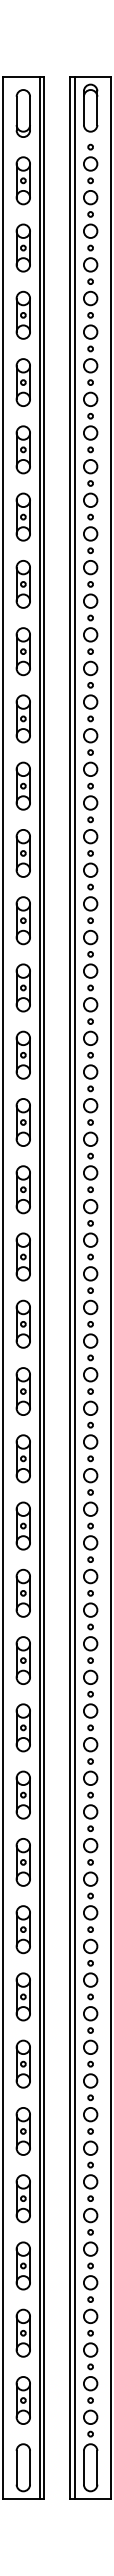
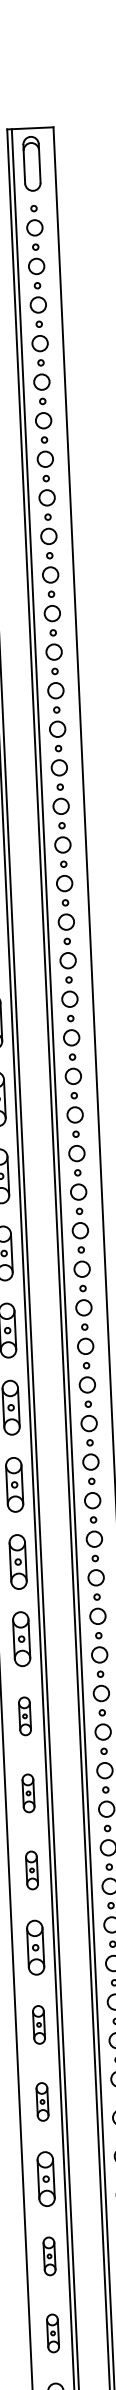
part: (22, 1458) -> (24, 1715), size x0.7
part: (22, 1525) -> (27, 1792), size x0.7
part: (22, 1592) -> (31, 1869), size x0.7
part: (22, 1727) -> (38, 2024), size x0.7
part: (22, 1794) -> (41, 2101), size x0.7
part: (22, 1929) -> (48, 2256), size x0.7
part: (22, 1996) -> (52, 2332), size x0.7

